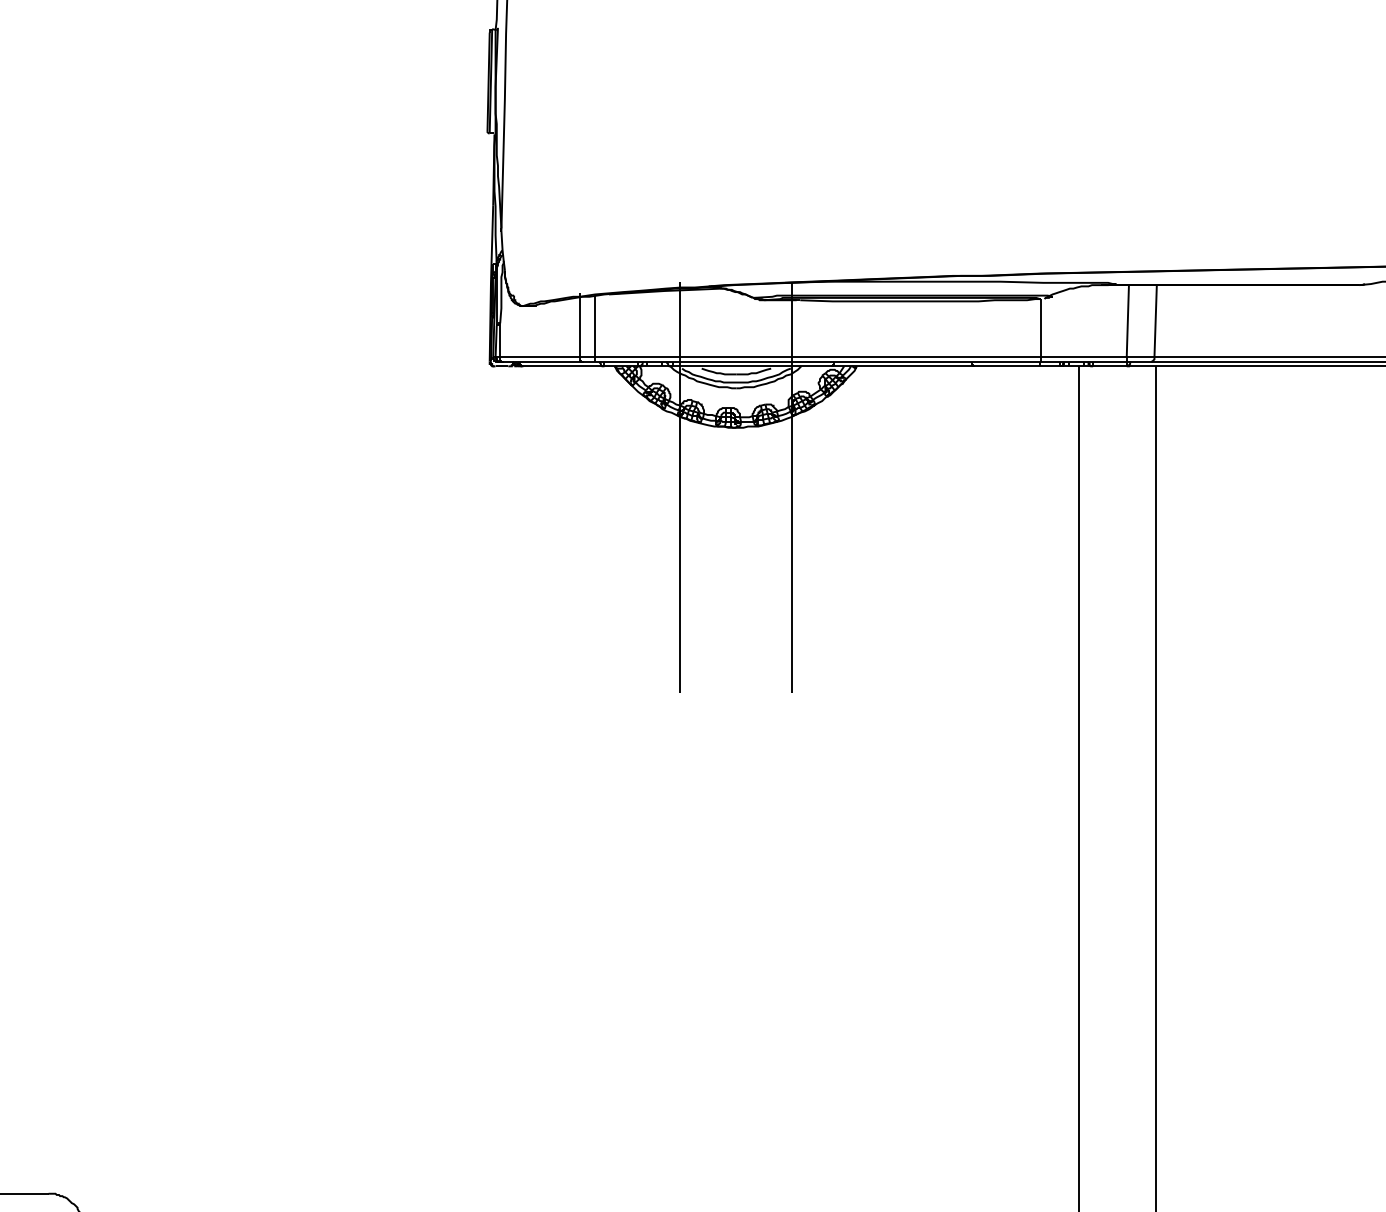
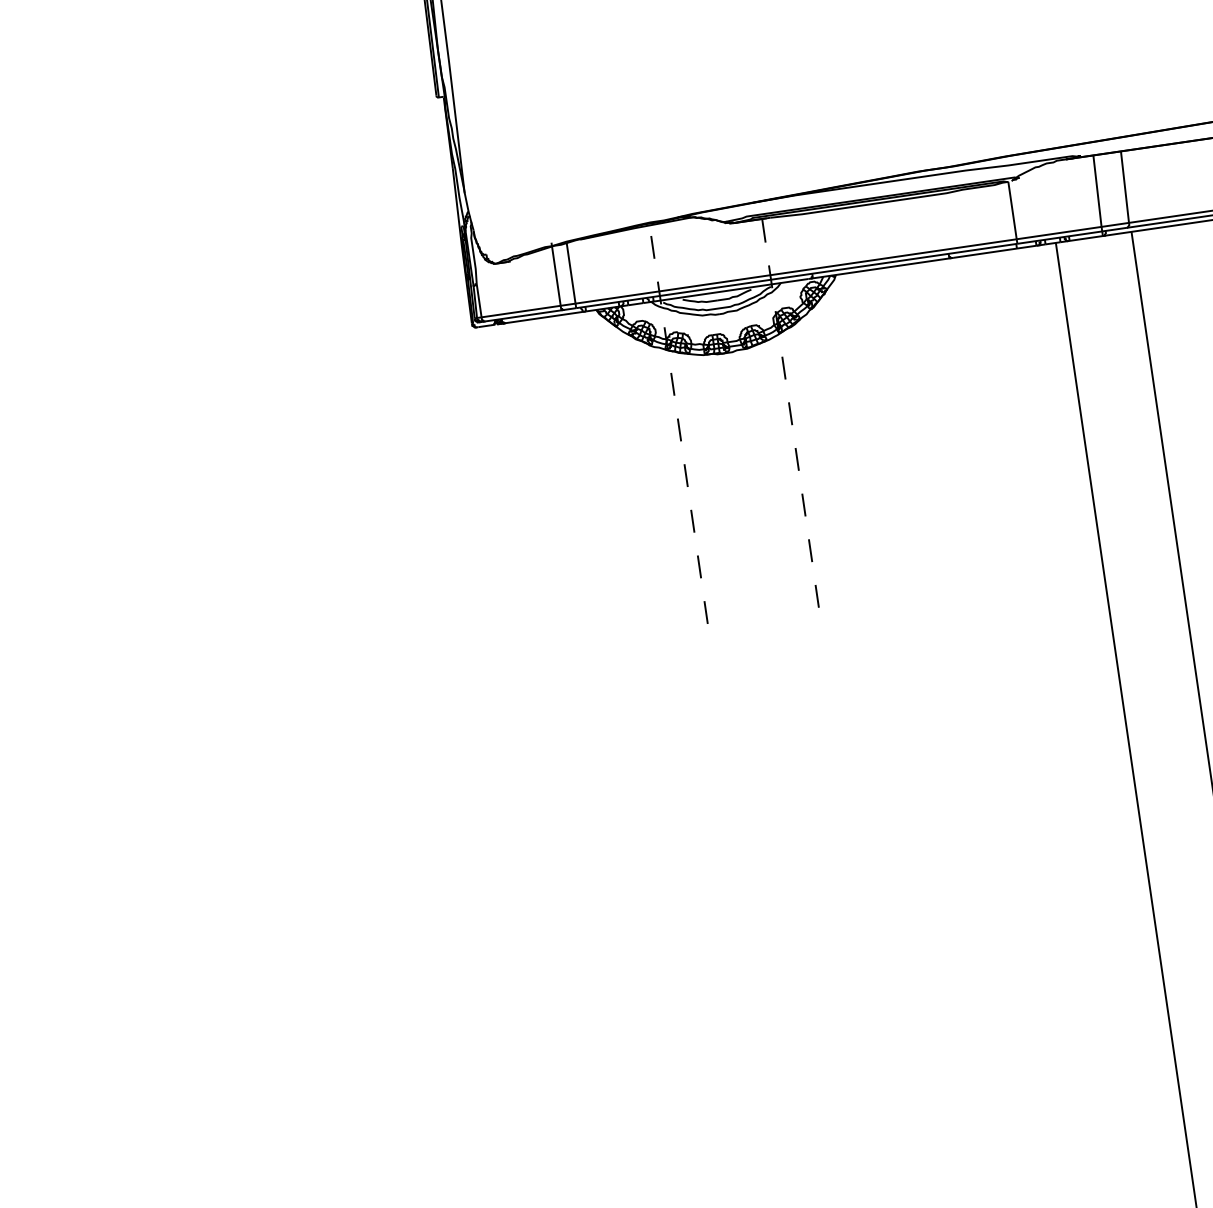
line: (679, 487) -> (677, 420), solid -> dashed
line: (792, 487) -> (789, 404), solid -> dashed

